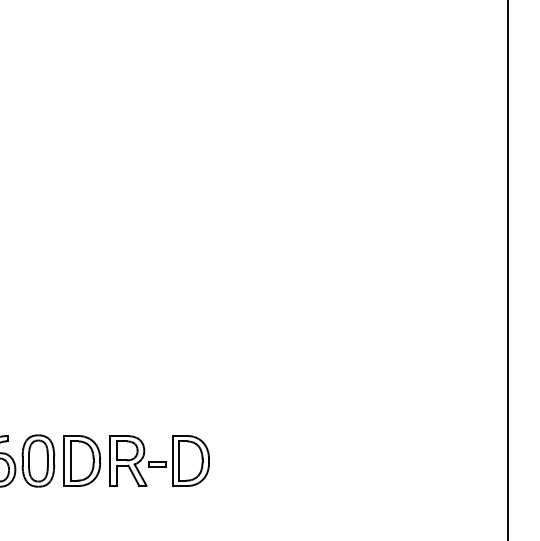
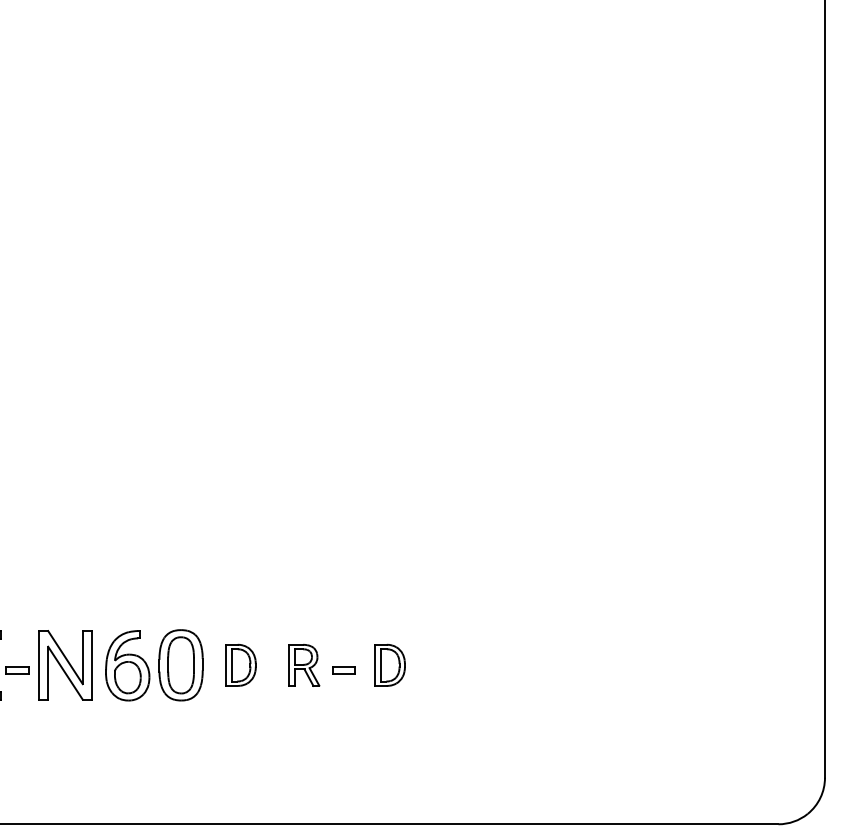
part: (81, 461) -> (240, 665), size x0.6
part: (128, 461) -> (304, 665), size x0.6
part: (190, 461) -> (389, 665), size x0.6

